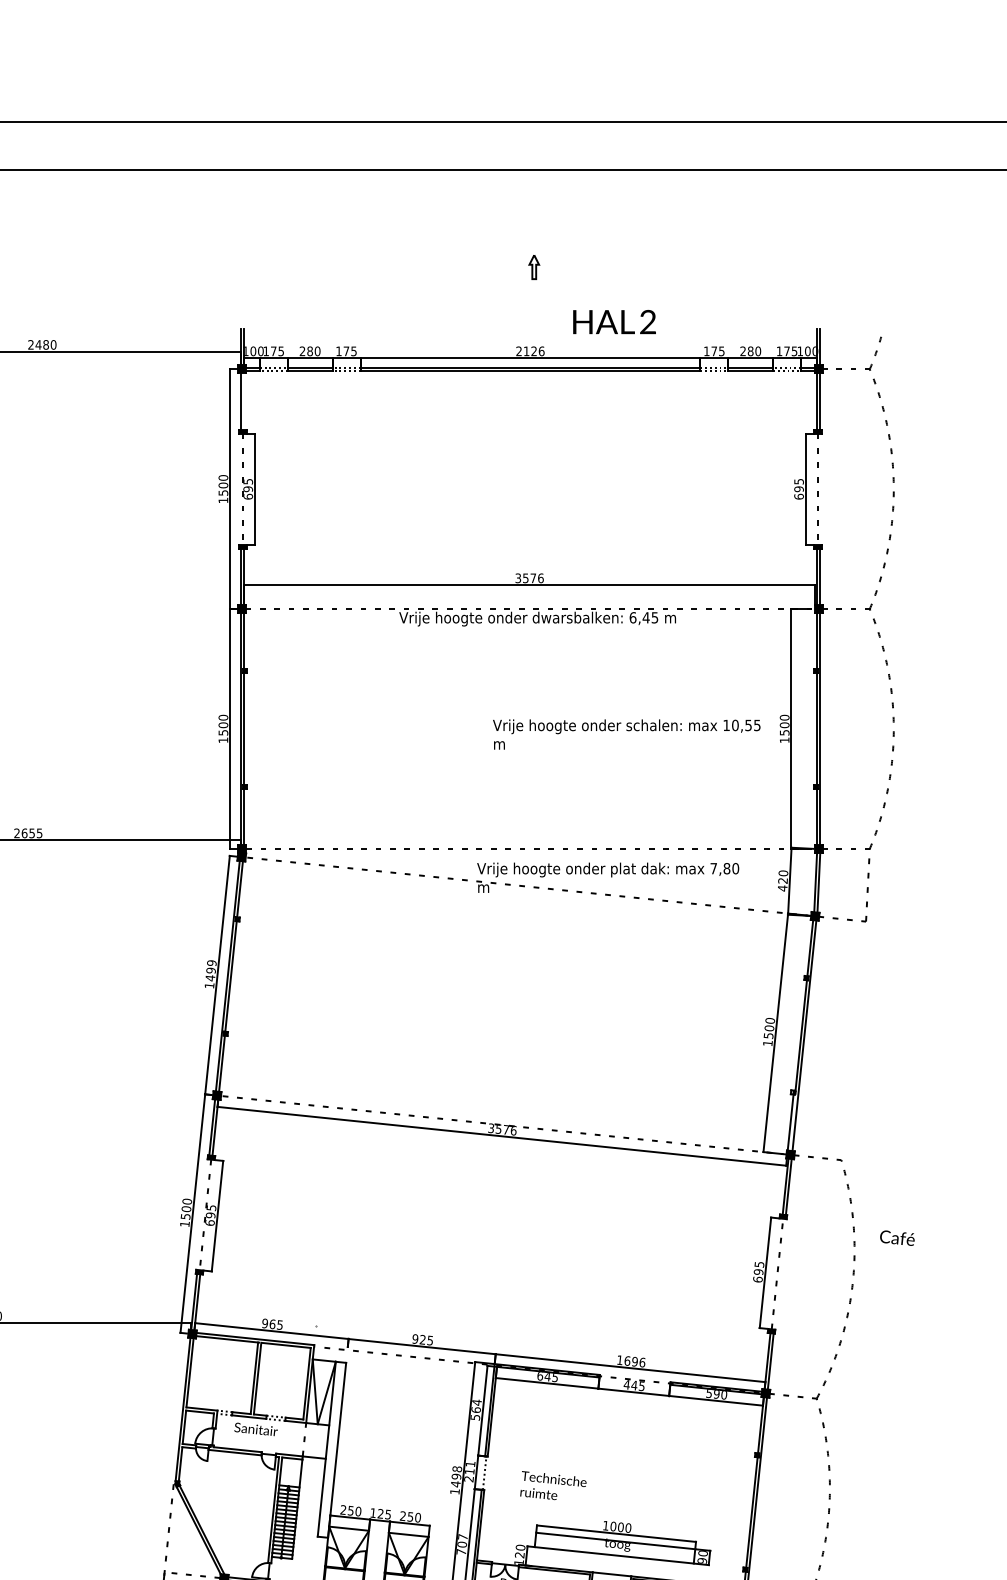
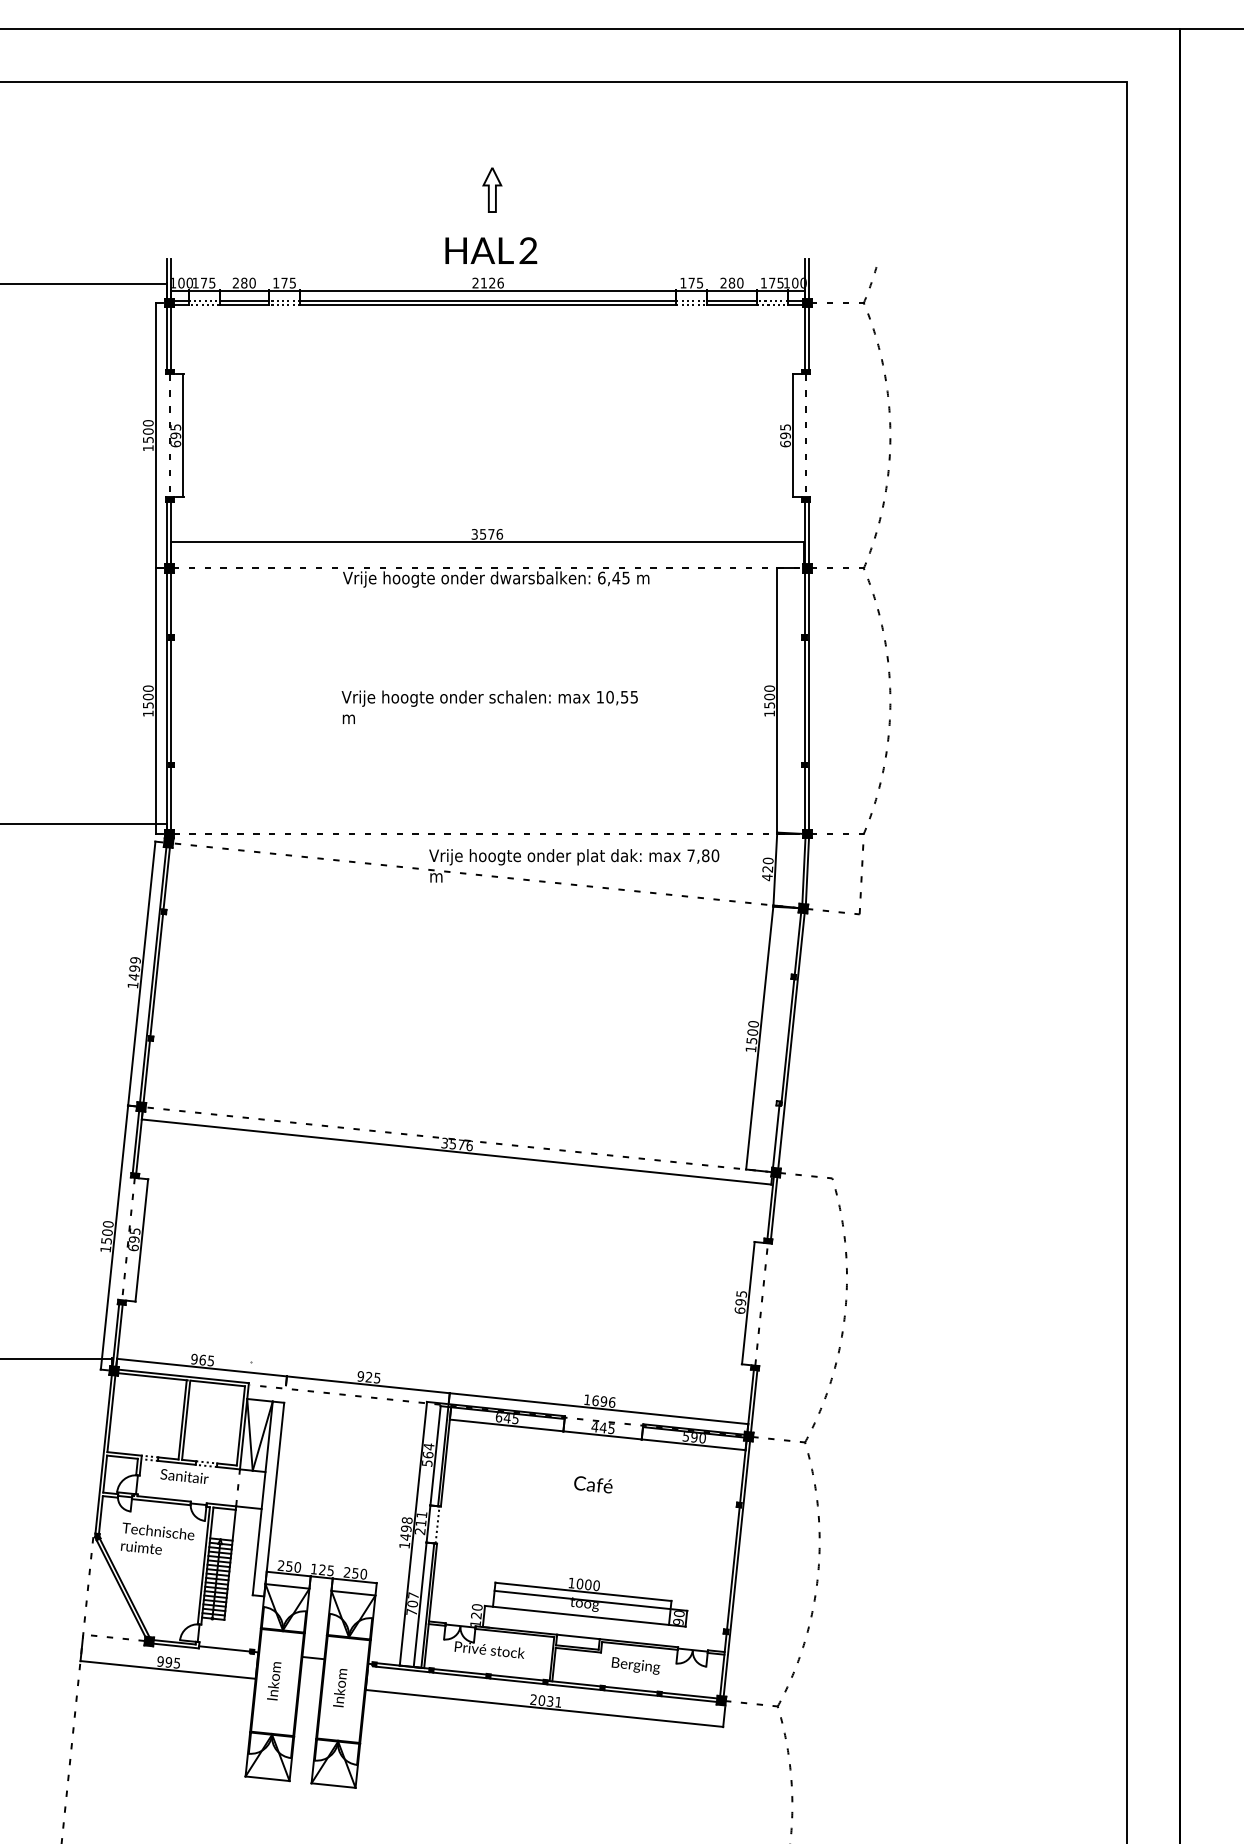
part: (534, 266) -> (492, 189), size x1.67
text: (614, 321) -> (491, 250), moved
line: (243, 401) -> (170, 338), added
text: (626, 733) -> (489, 706), moved
text: (897, 1237) -> (593, 1484), moved
text: (553, 1485) -> (157, 1538), moved

